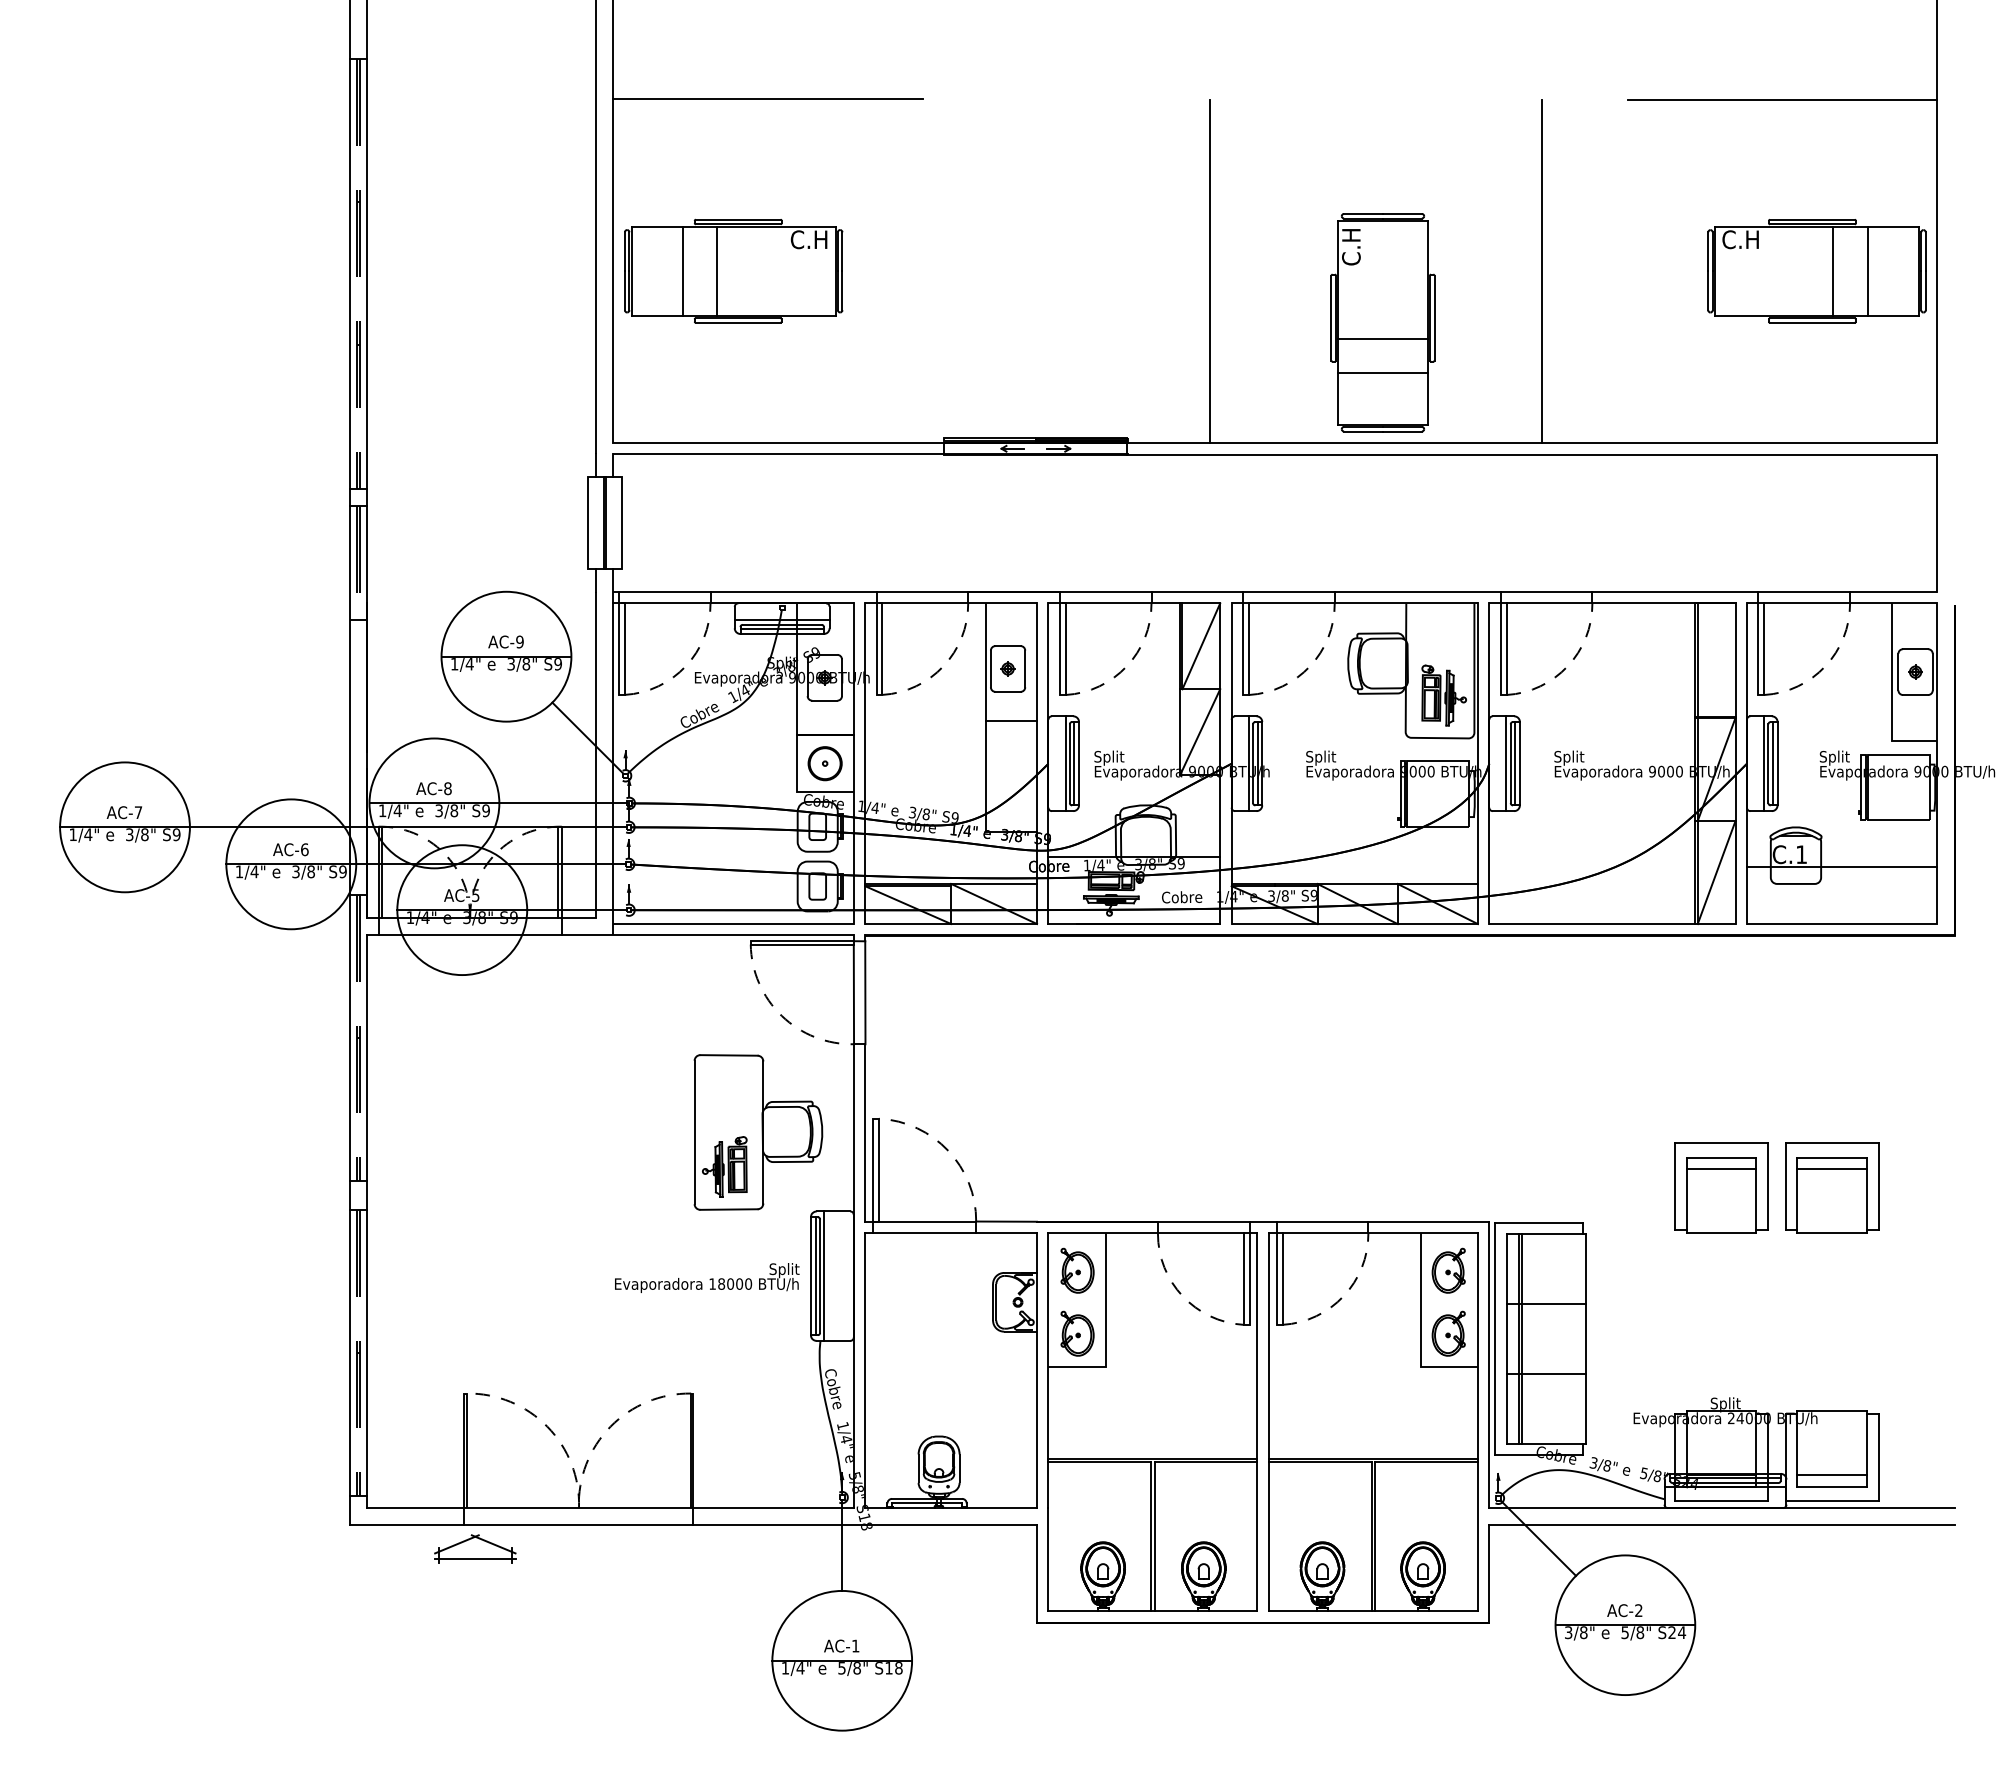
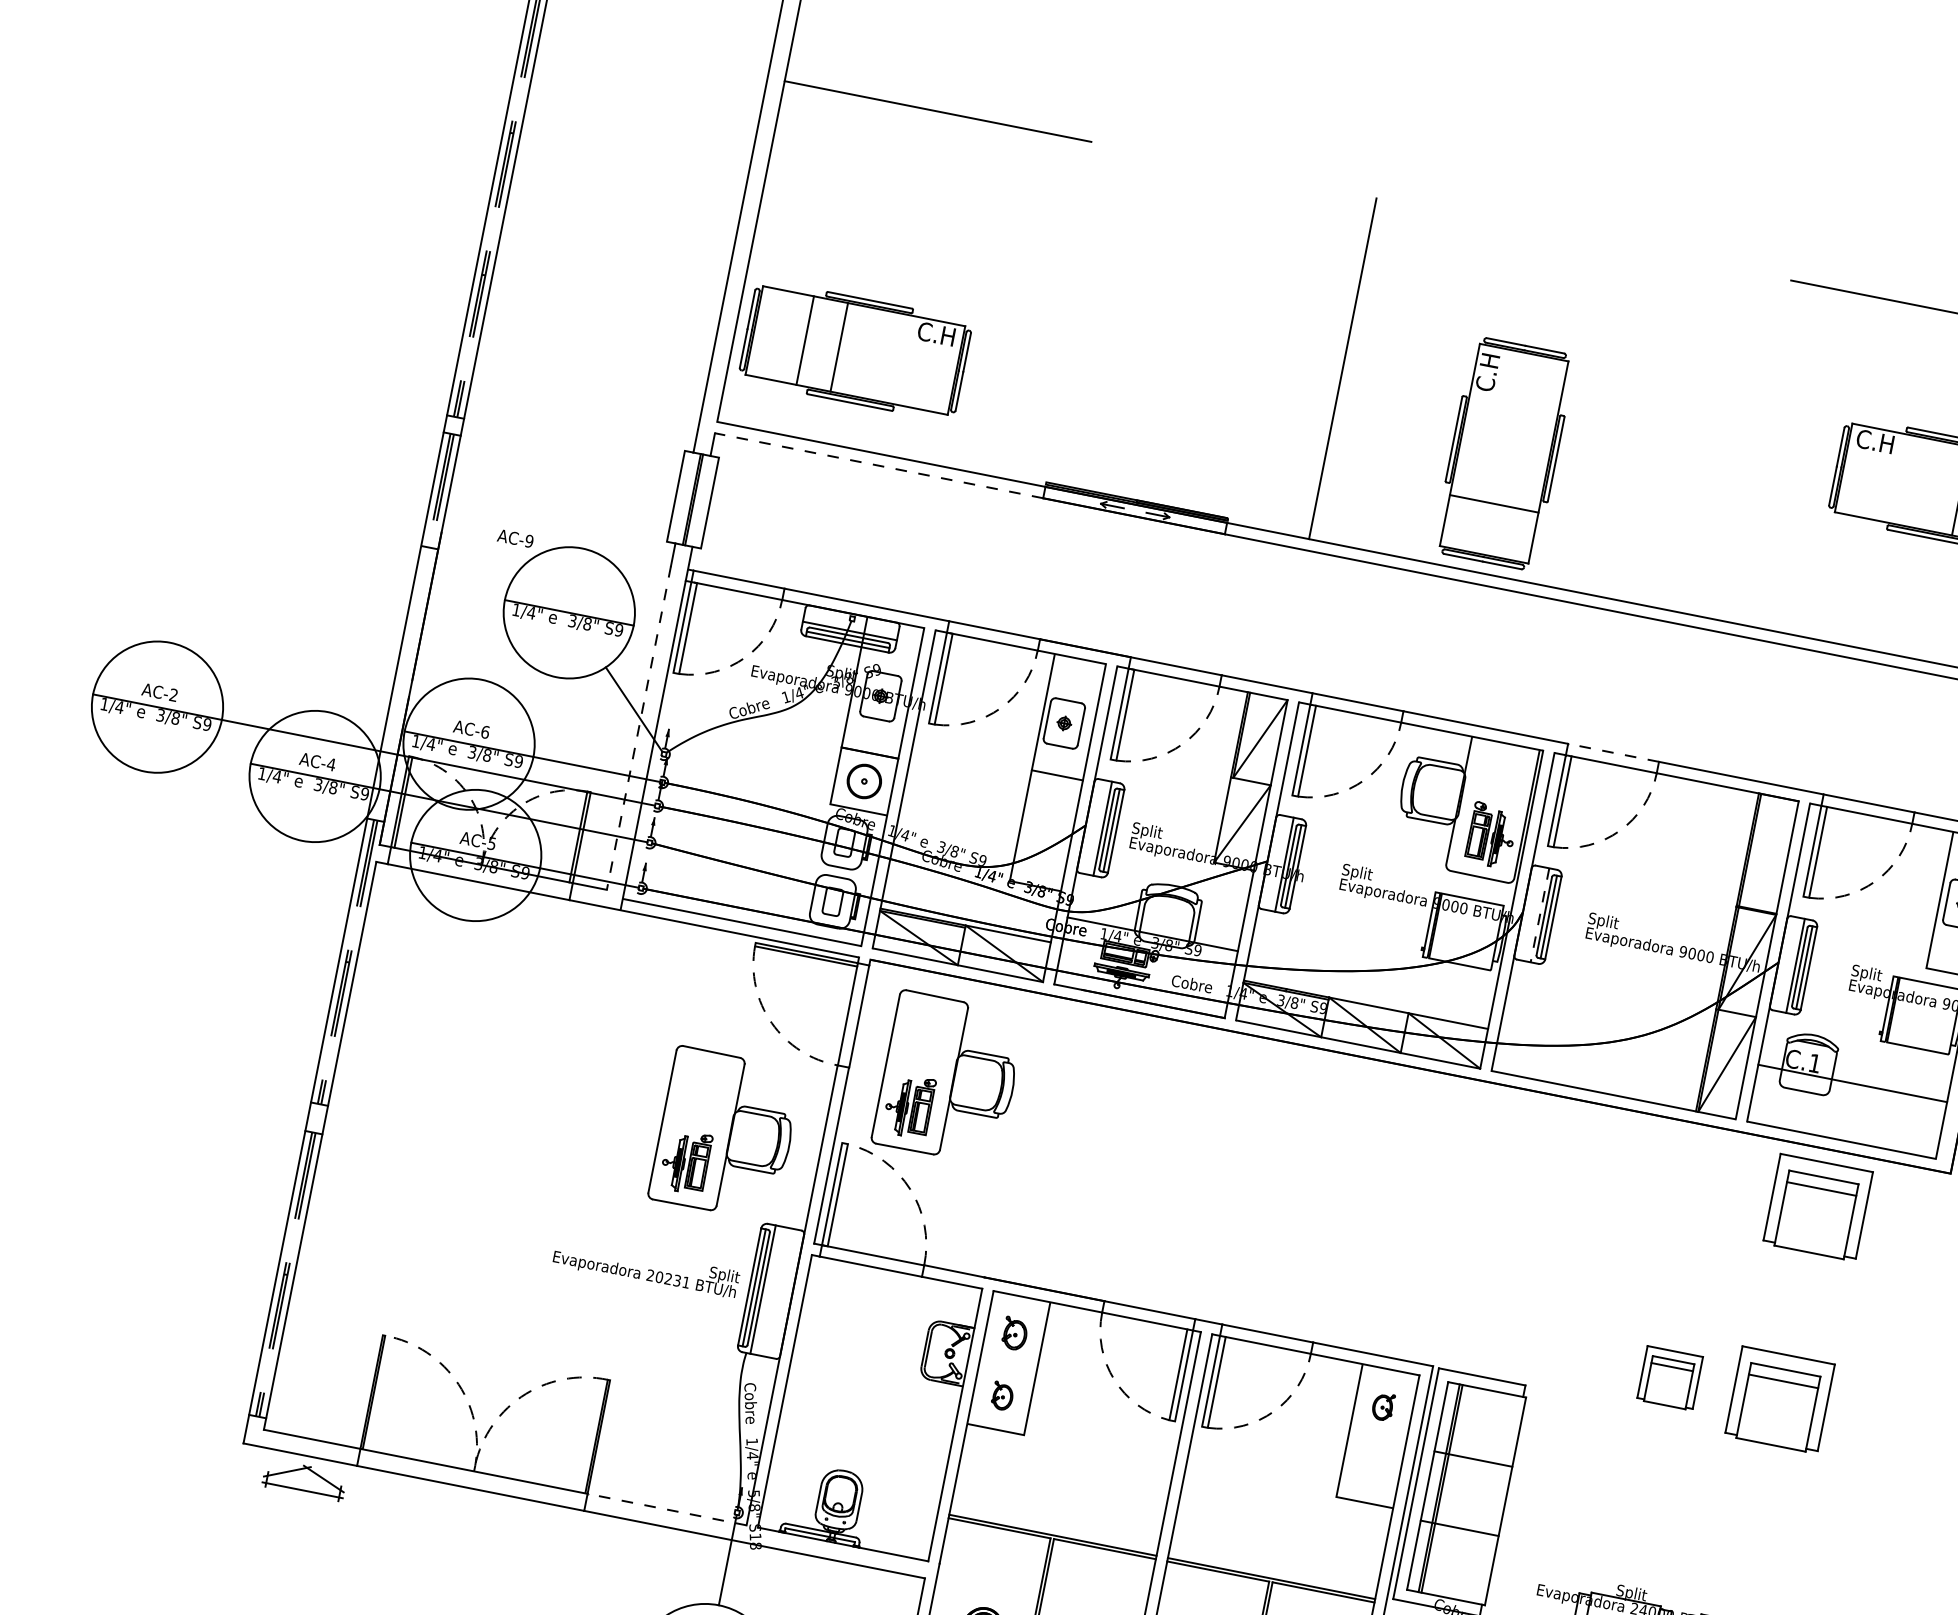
part: (733, 270) -> (855, 349), moved
line: (1542, 271) -> (1672, 434), removed
line: (1382, 338) -> (1500, 469), removed
line: (778, 454) -> (878, 465), solid -> dashed
line: (1546, 591) -> (1613, 752), solid -> dashed
text: (505, 641) -> (515, 537), moved
line: (596, 755) -> (639, 728), solid -> dashed
line: (1506, 764) -> (1539, 916), solid -> dashed
text: (447, 788) -> (484, 731), AC-8 -> AC-6
text: (138, 812) -> (173, 695), AC-7 -> AC-2
text: (304, 849) -> (331, 764), AC-6 -> AC-4
part: (1832, 993) -> (1818, 1207), added
part: (964, 1035) -> (949, 1078), added
part: (1721, 1187) -> (1670, 1377), size x0.6
part: (1077, 1270) -> (1015, 1333), size x0.7
part: (1448, 1270) -> (1383, 1406), size x0.6
text: (730, 1283) -> (668, 1278), 18000 -> 20231
part: (1077, 1333) -> (1002, 1396), size x0.6
part: (1448, 1333) -> (1370, 1469), removed
line: (773, 1508) -> (666, 1510), solid -> dashed
part: (475, 1548) -> (304, 1479), moved

